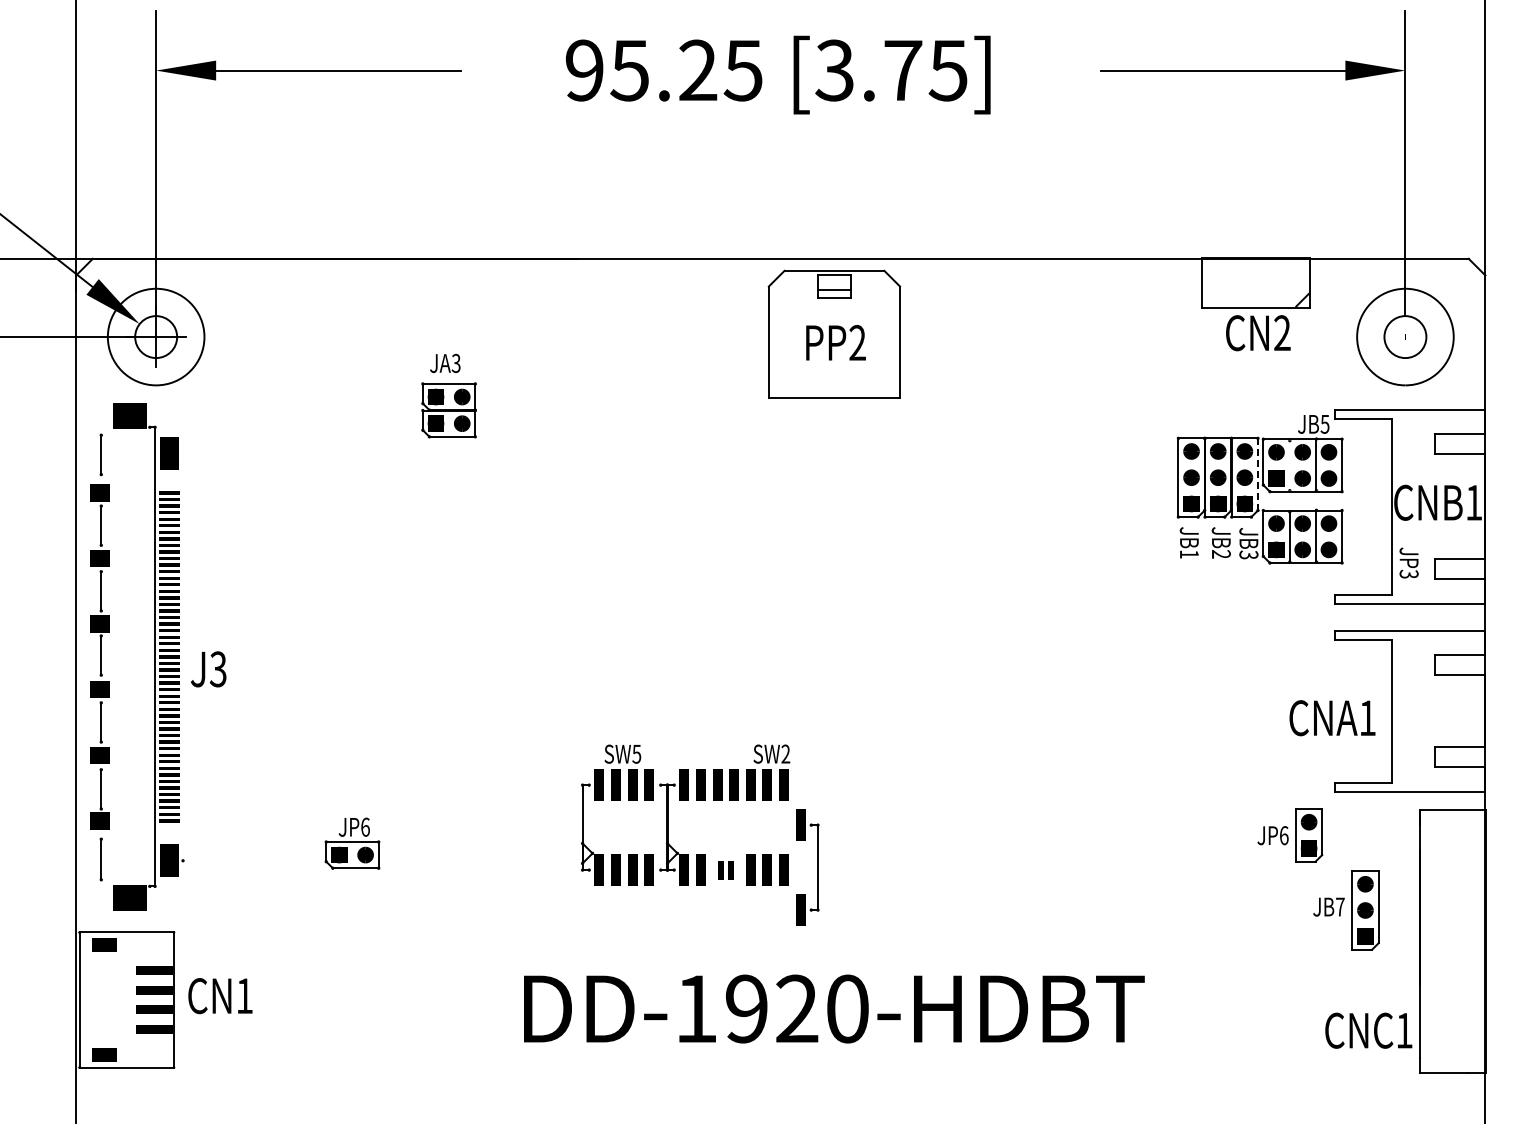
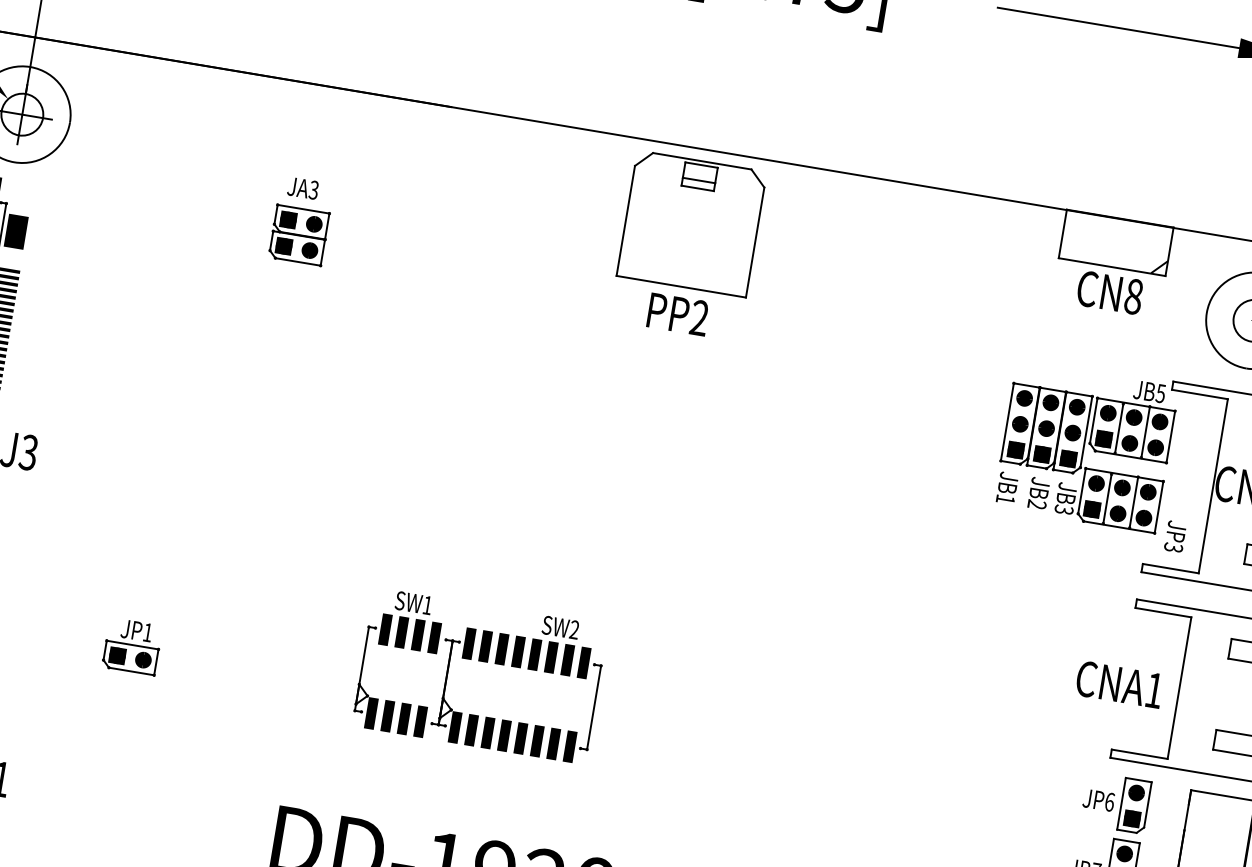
text: (1282, 333) -> (1133, 297), CN2 -> CN8
text: (835, 342) -> (677, 314), moved
line: (1289, 465) -> (1118, 428), added
line: (1257, 473) -> (1086, 431), dashed -> solid
text: (1408, 562) -> (1174, 536), moved
text: (636, 754) -> (427, 605), SW5 -> SW1
text: (365, 826) -> (148, 631), JP6 -> JP1
part: (1290, 835) -> (1116, 803), moved
part: (817, 867) -> (593, 707), moved
part: (725, 869) -> (495, 733), size x1.67

